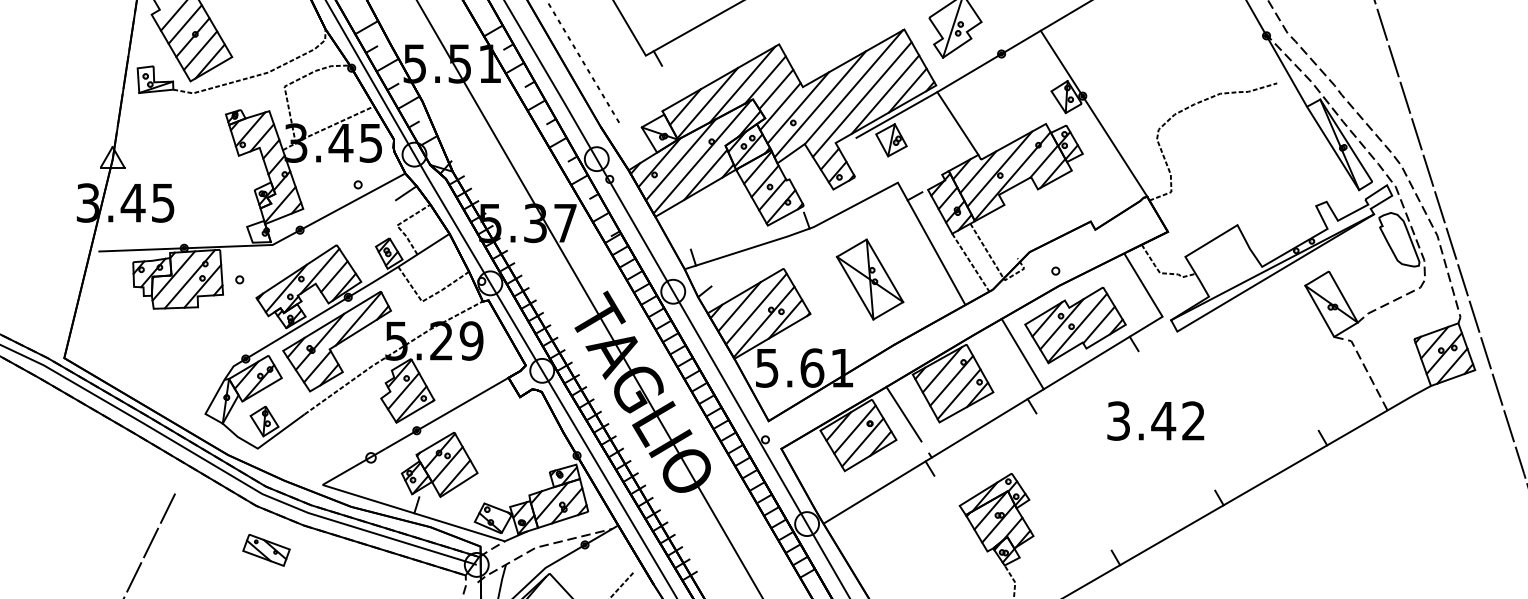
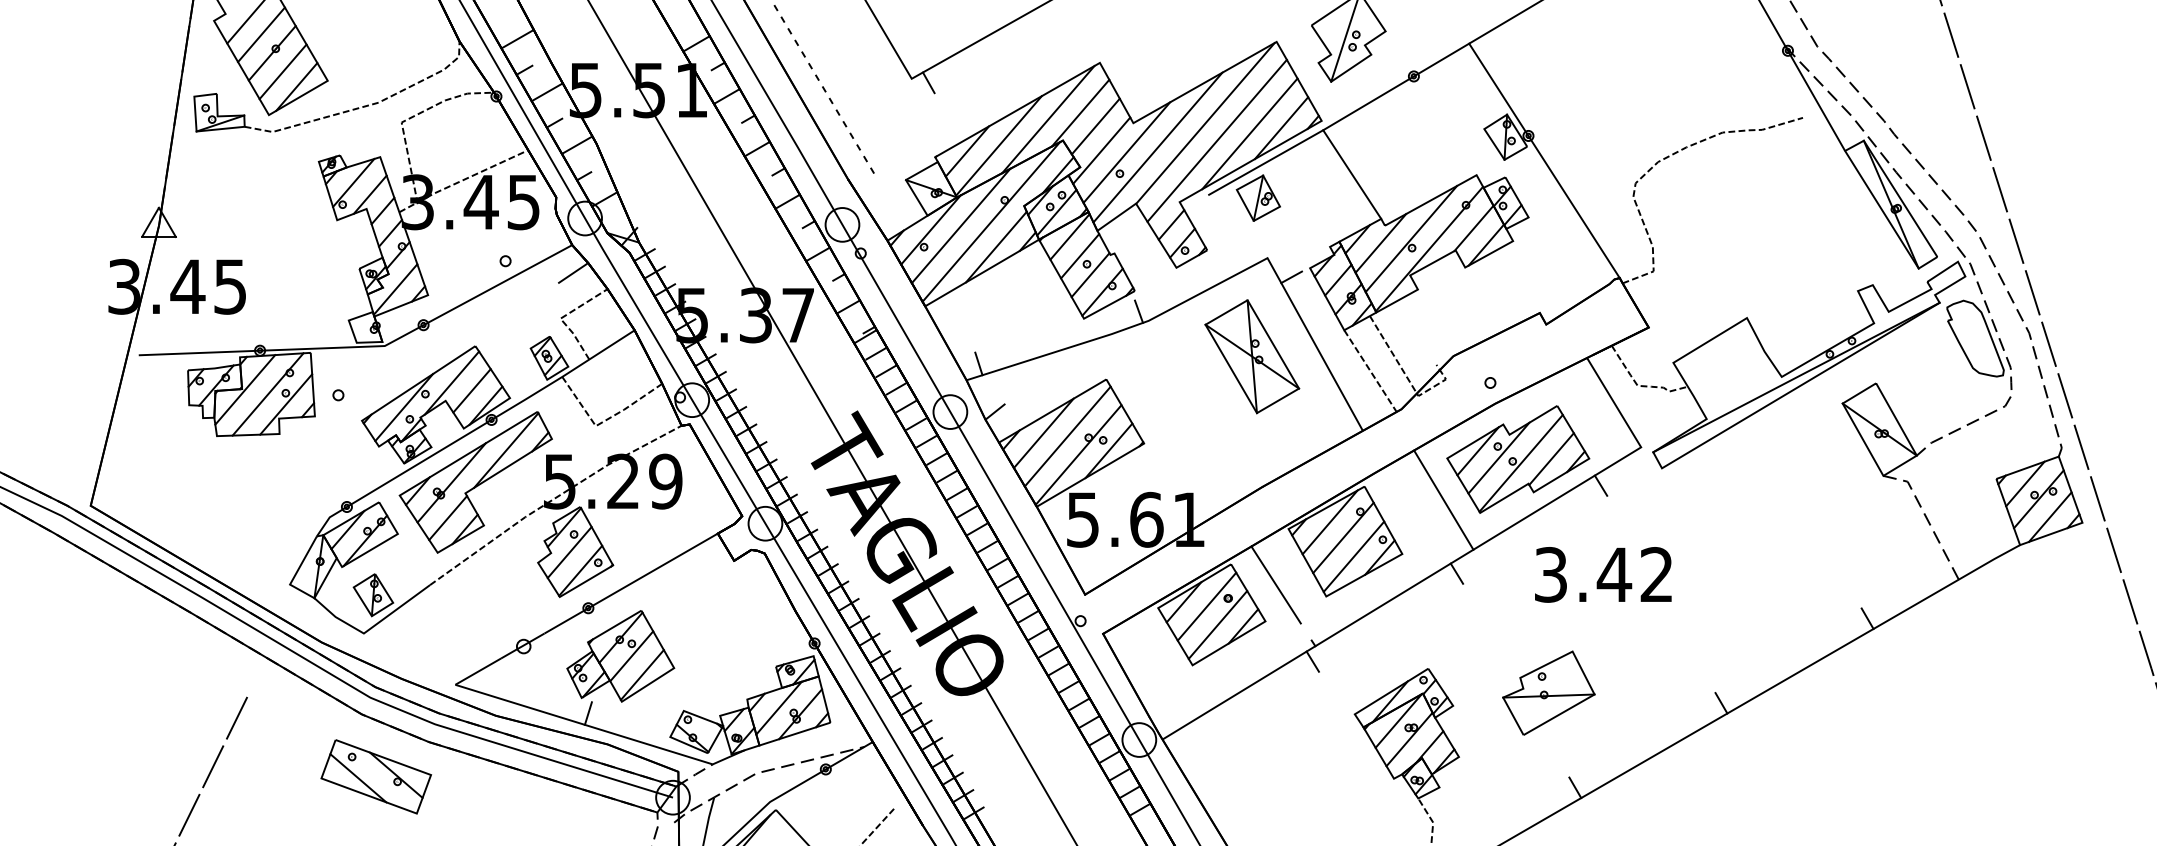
part: (869, 279) -> (1251, 356), moved
text: (1155, 420) -> (1602, 574), moved
part: (1096, 490) -> (1547, 692), added
part: (266, 550) -> (376, 777), size x1.67

